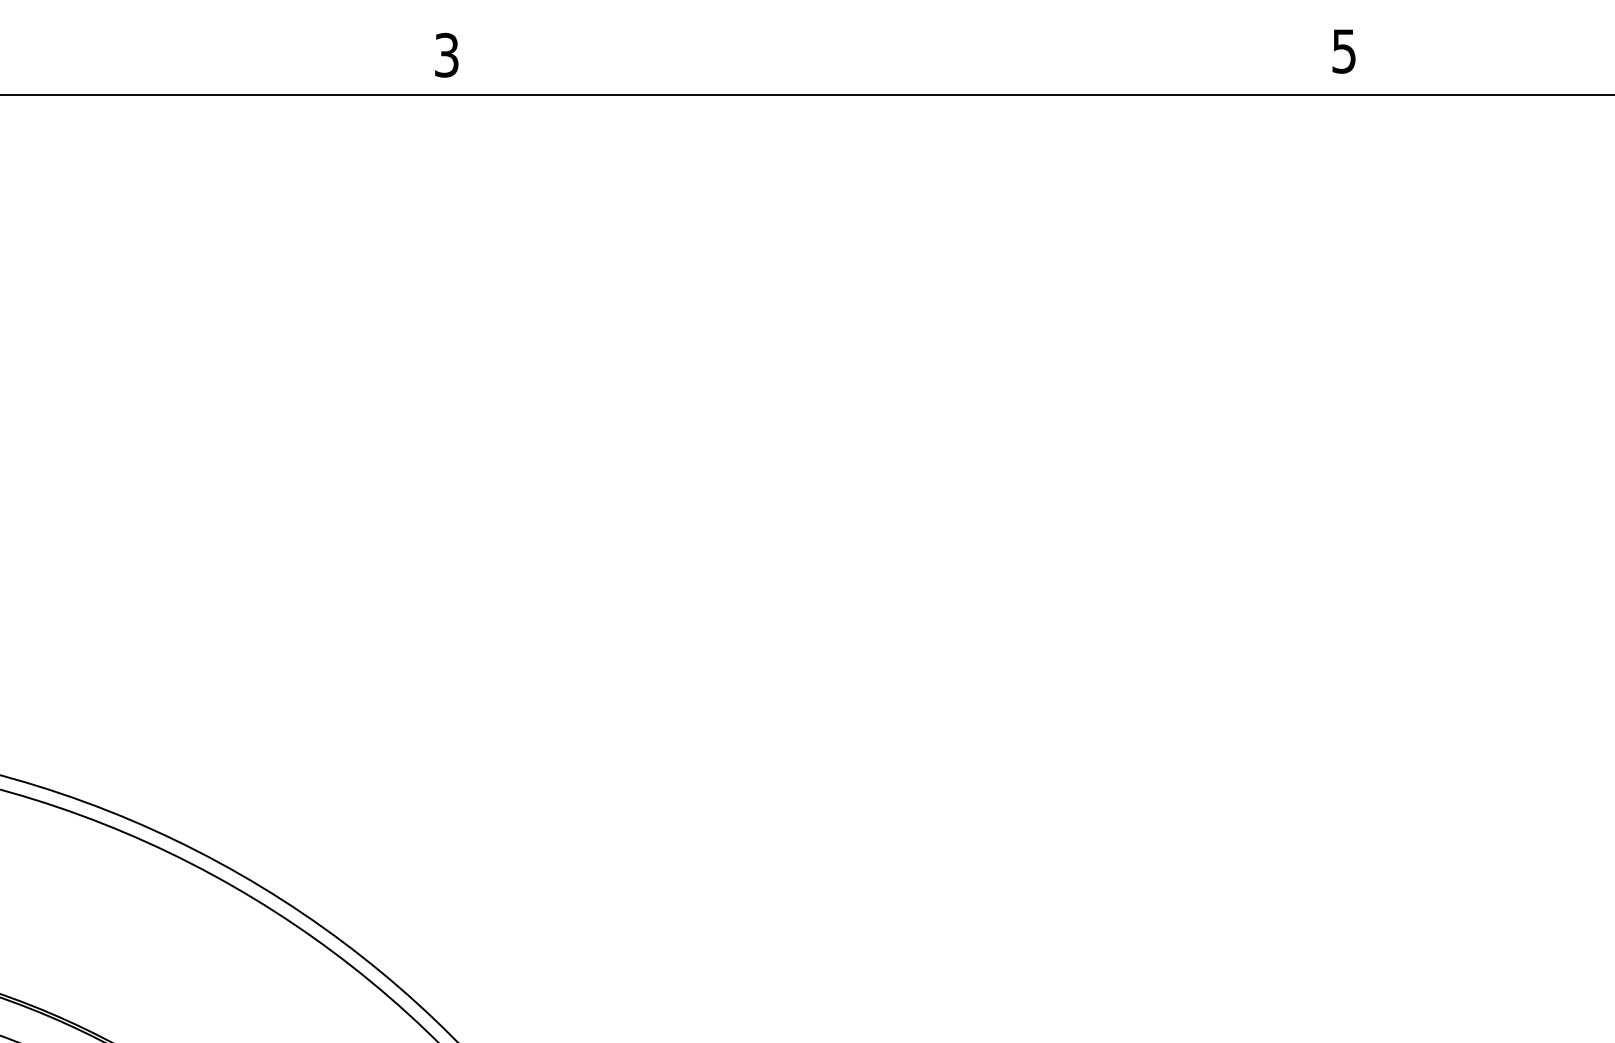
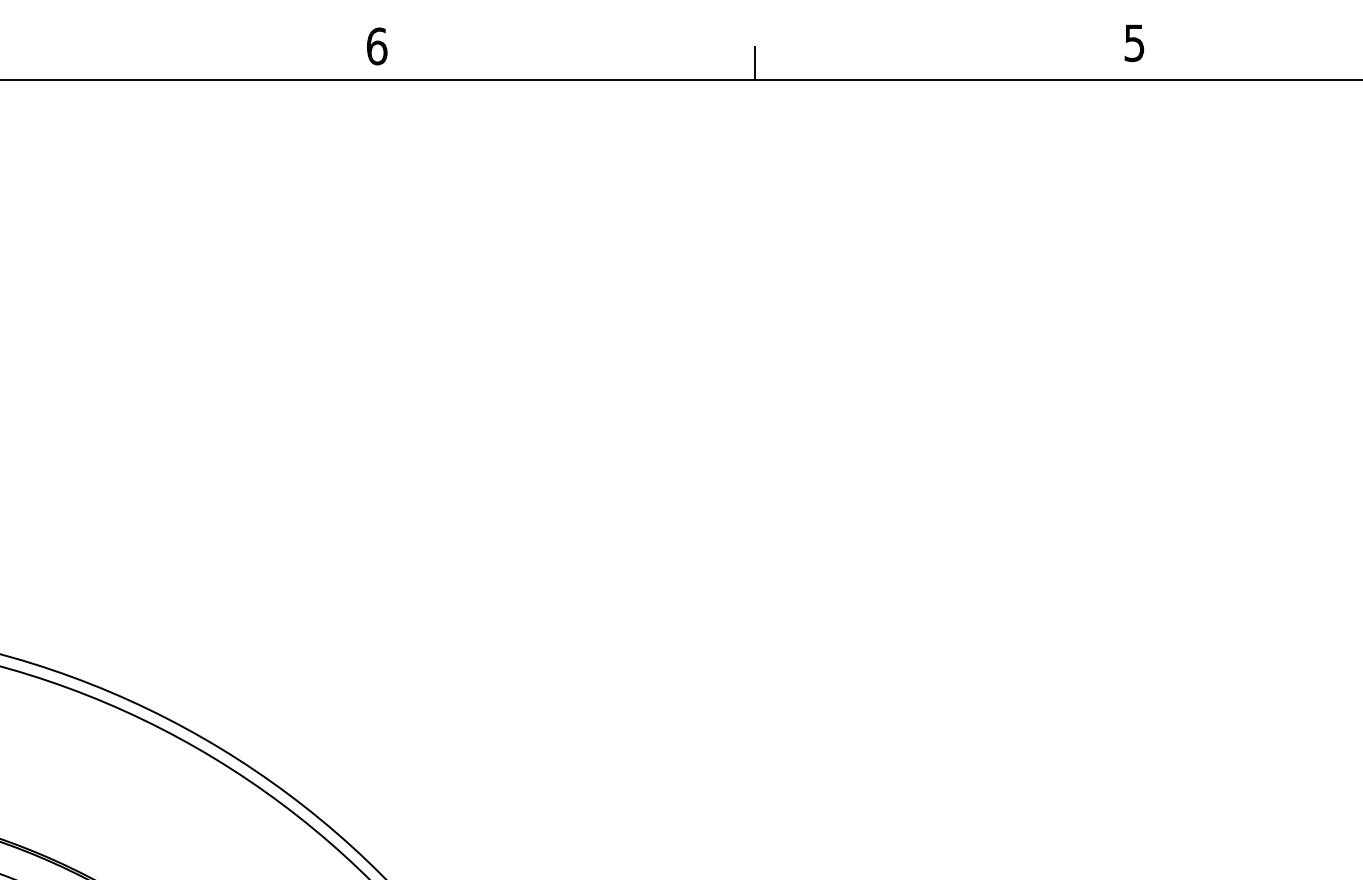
text: (446, 54) -> (376, 45), 3 -> 6
line: (895, 74) -> (755, 62), added

